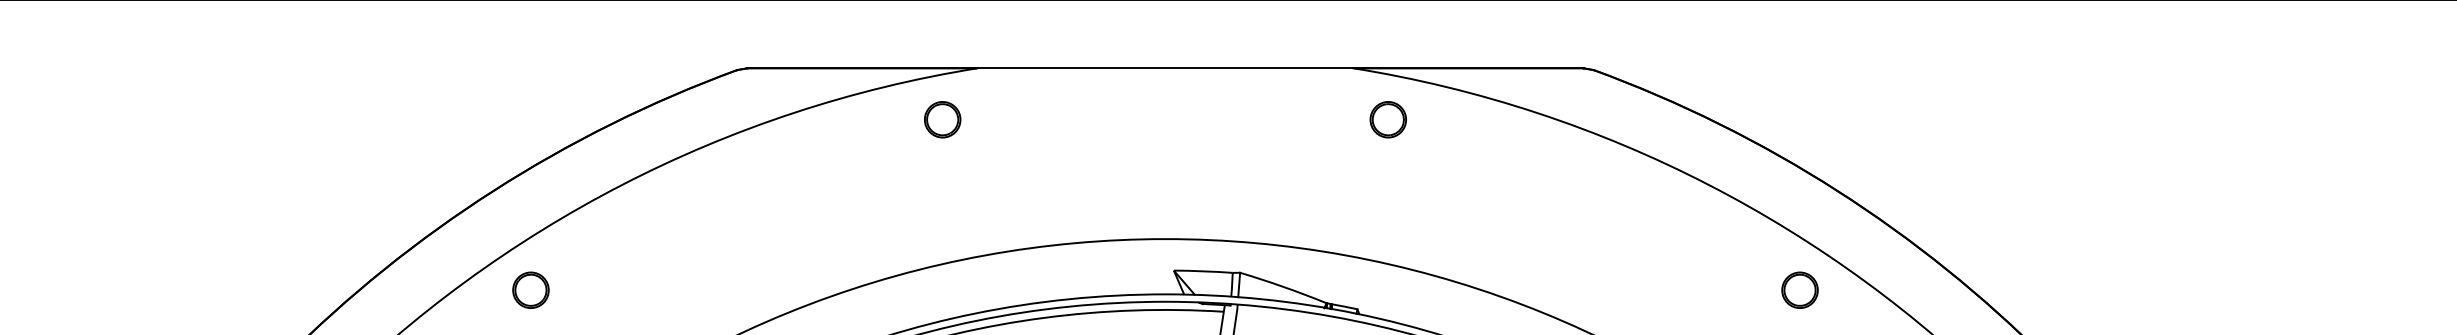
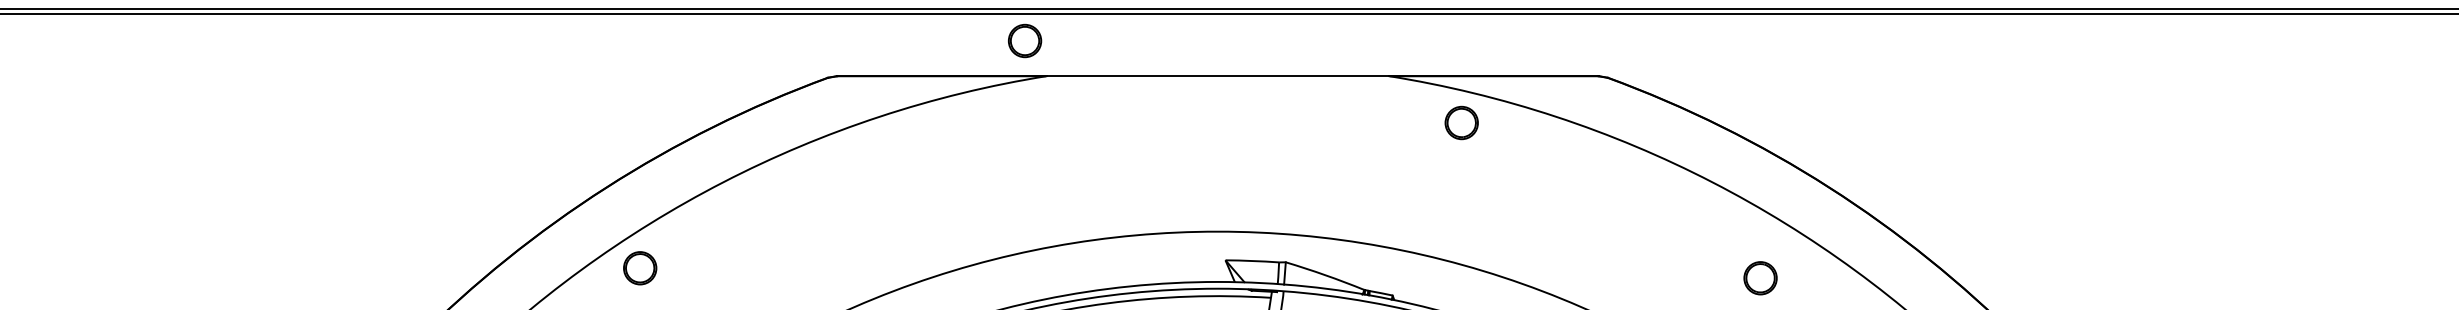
part: (943, 119) -> (1025, 40), moved
part: (1388, 119) -> (1461, 122), moved
part: (531, 290) -> (640, 268), moved
part: (1799, 290) -> (1760, 278), moved

